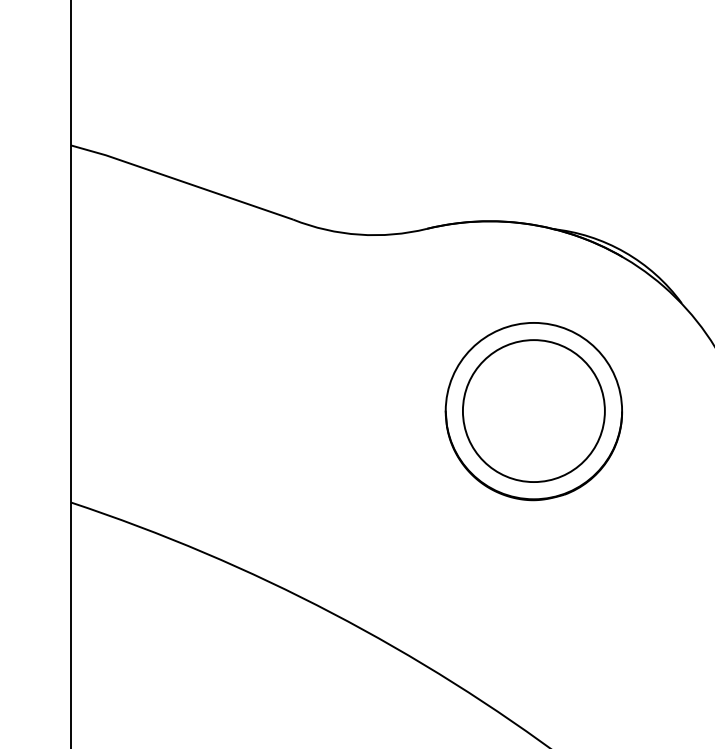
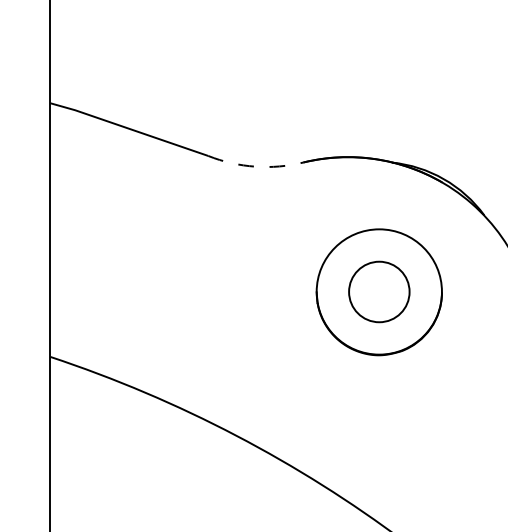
arc: (359, 234) -> (255, 166), solid -> dashed
circle: (533, 411) -> (379, 292), size x0.6

